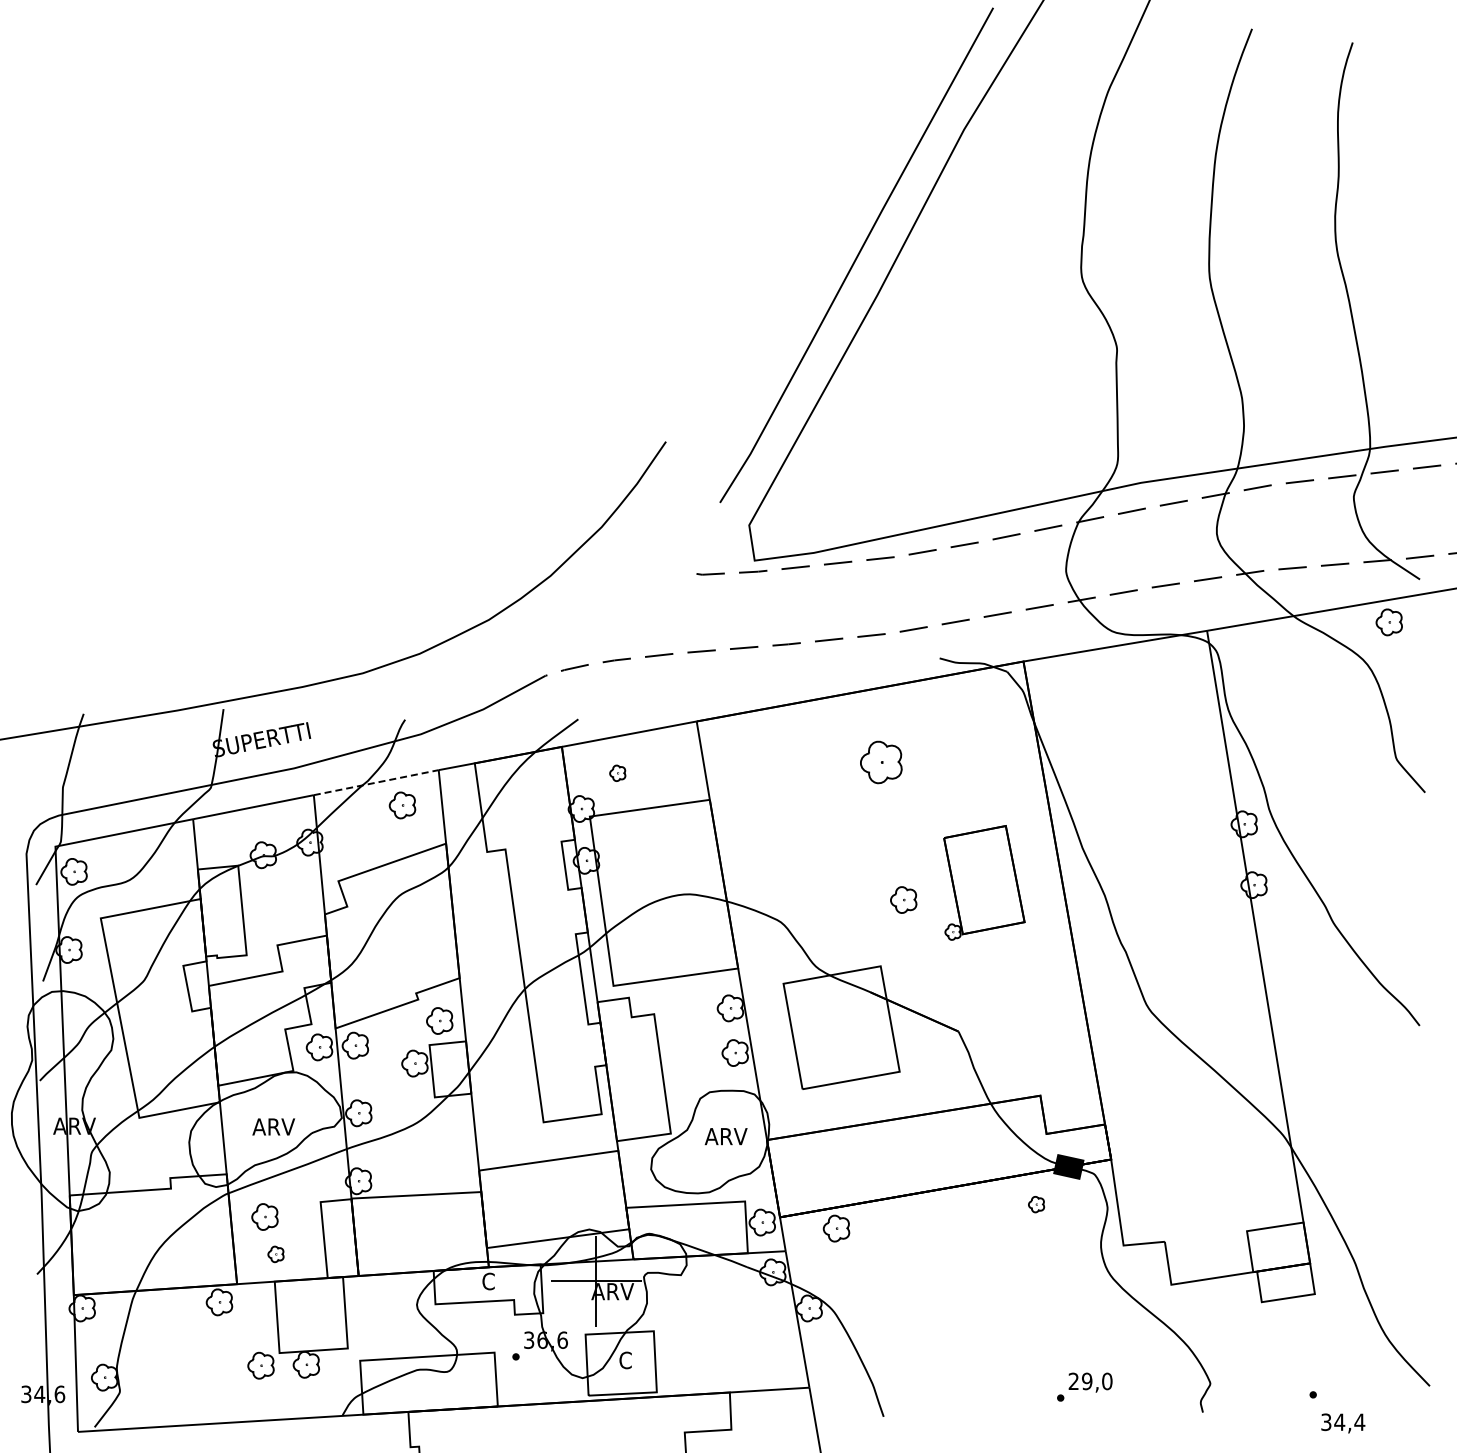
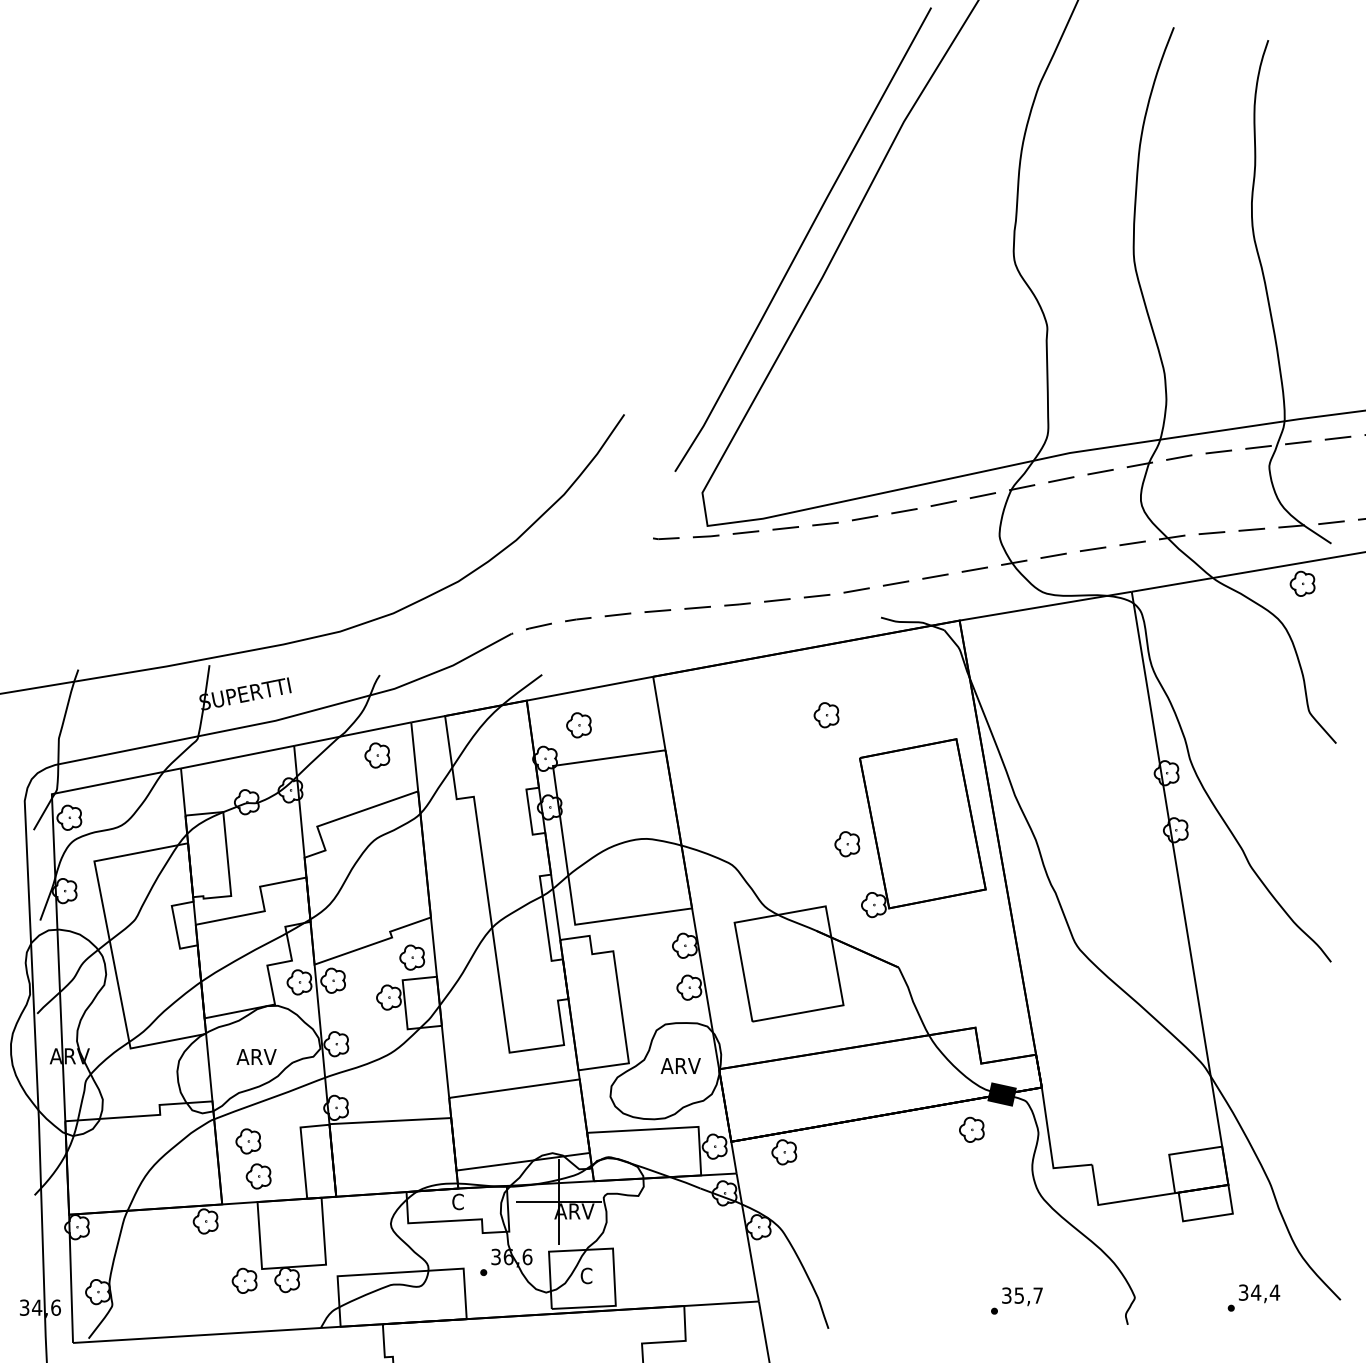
part: (881, 762) -> (826, 715), size x0.62
part: (617, 773) -> (578, 725), size x1.67
line: (376, 782) -> (352, 734), dashed -> solid
part: (984, 882) -> (923, 827), size x1.67
part: (1036, 1204) -> (971, 1129), size x1.67
part: (275, 1254) -> (258, 1176), size x1.67
text: (1090, 1381) -> (1022, 1295), 29,0 -> 35,7
text: (1343, 1423) -> (1259, 1293), moved

